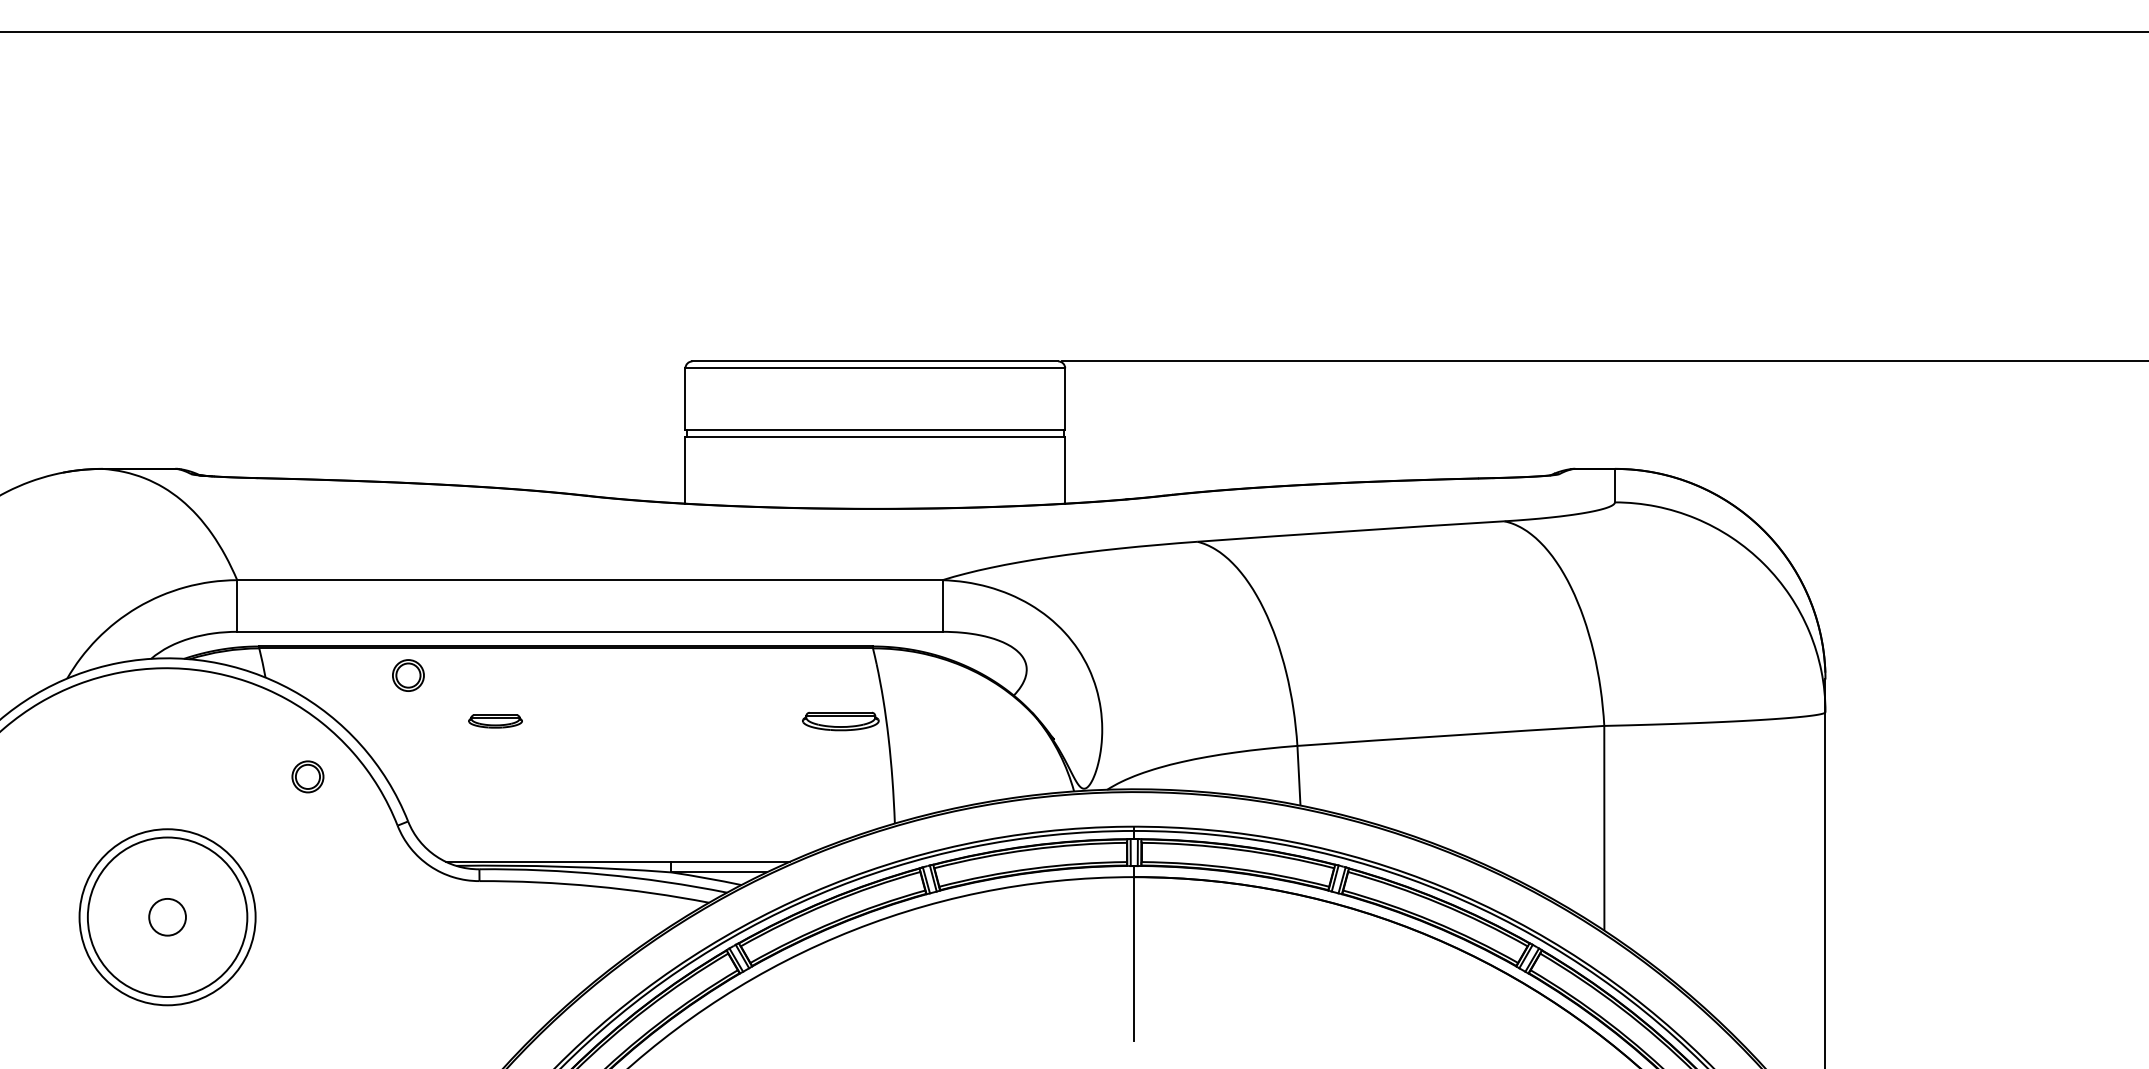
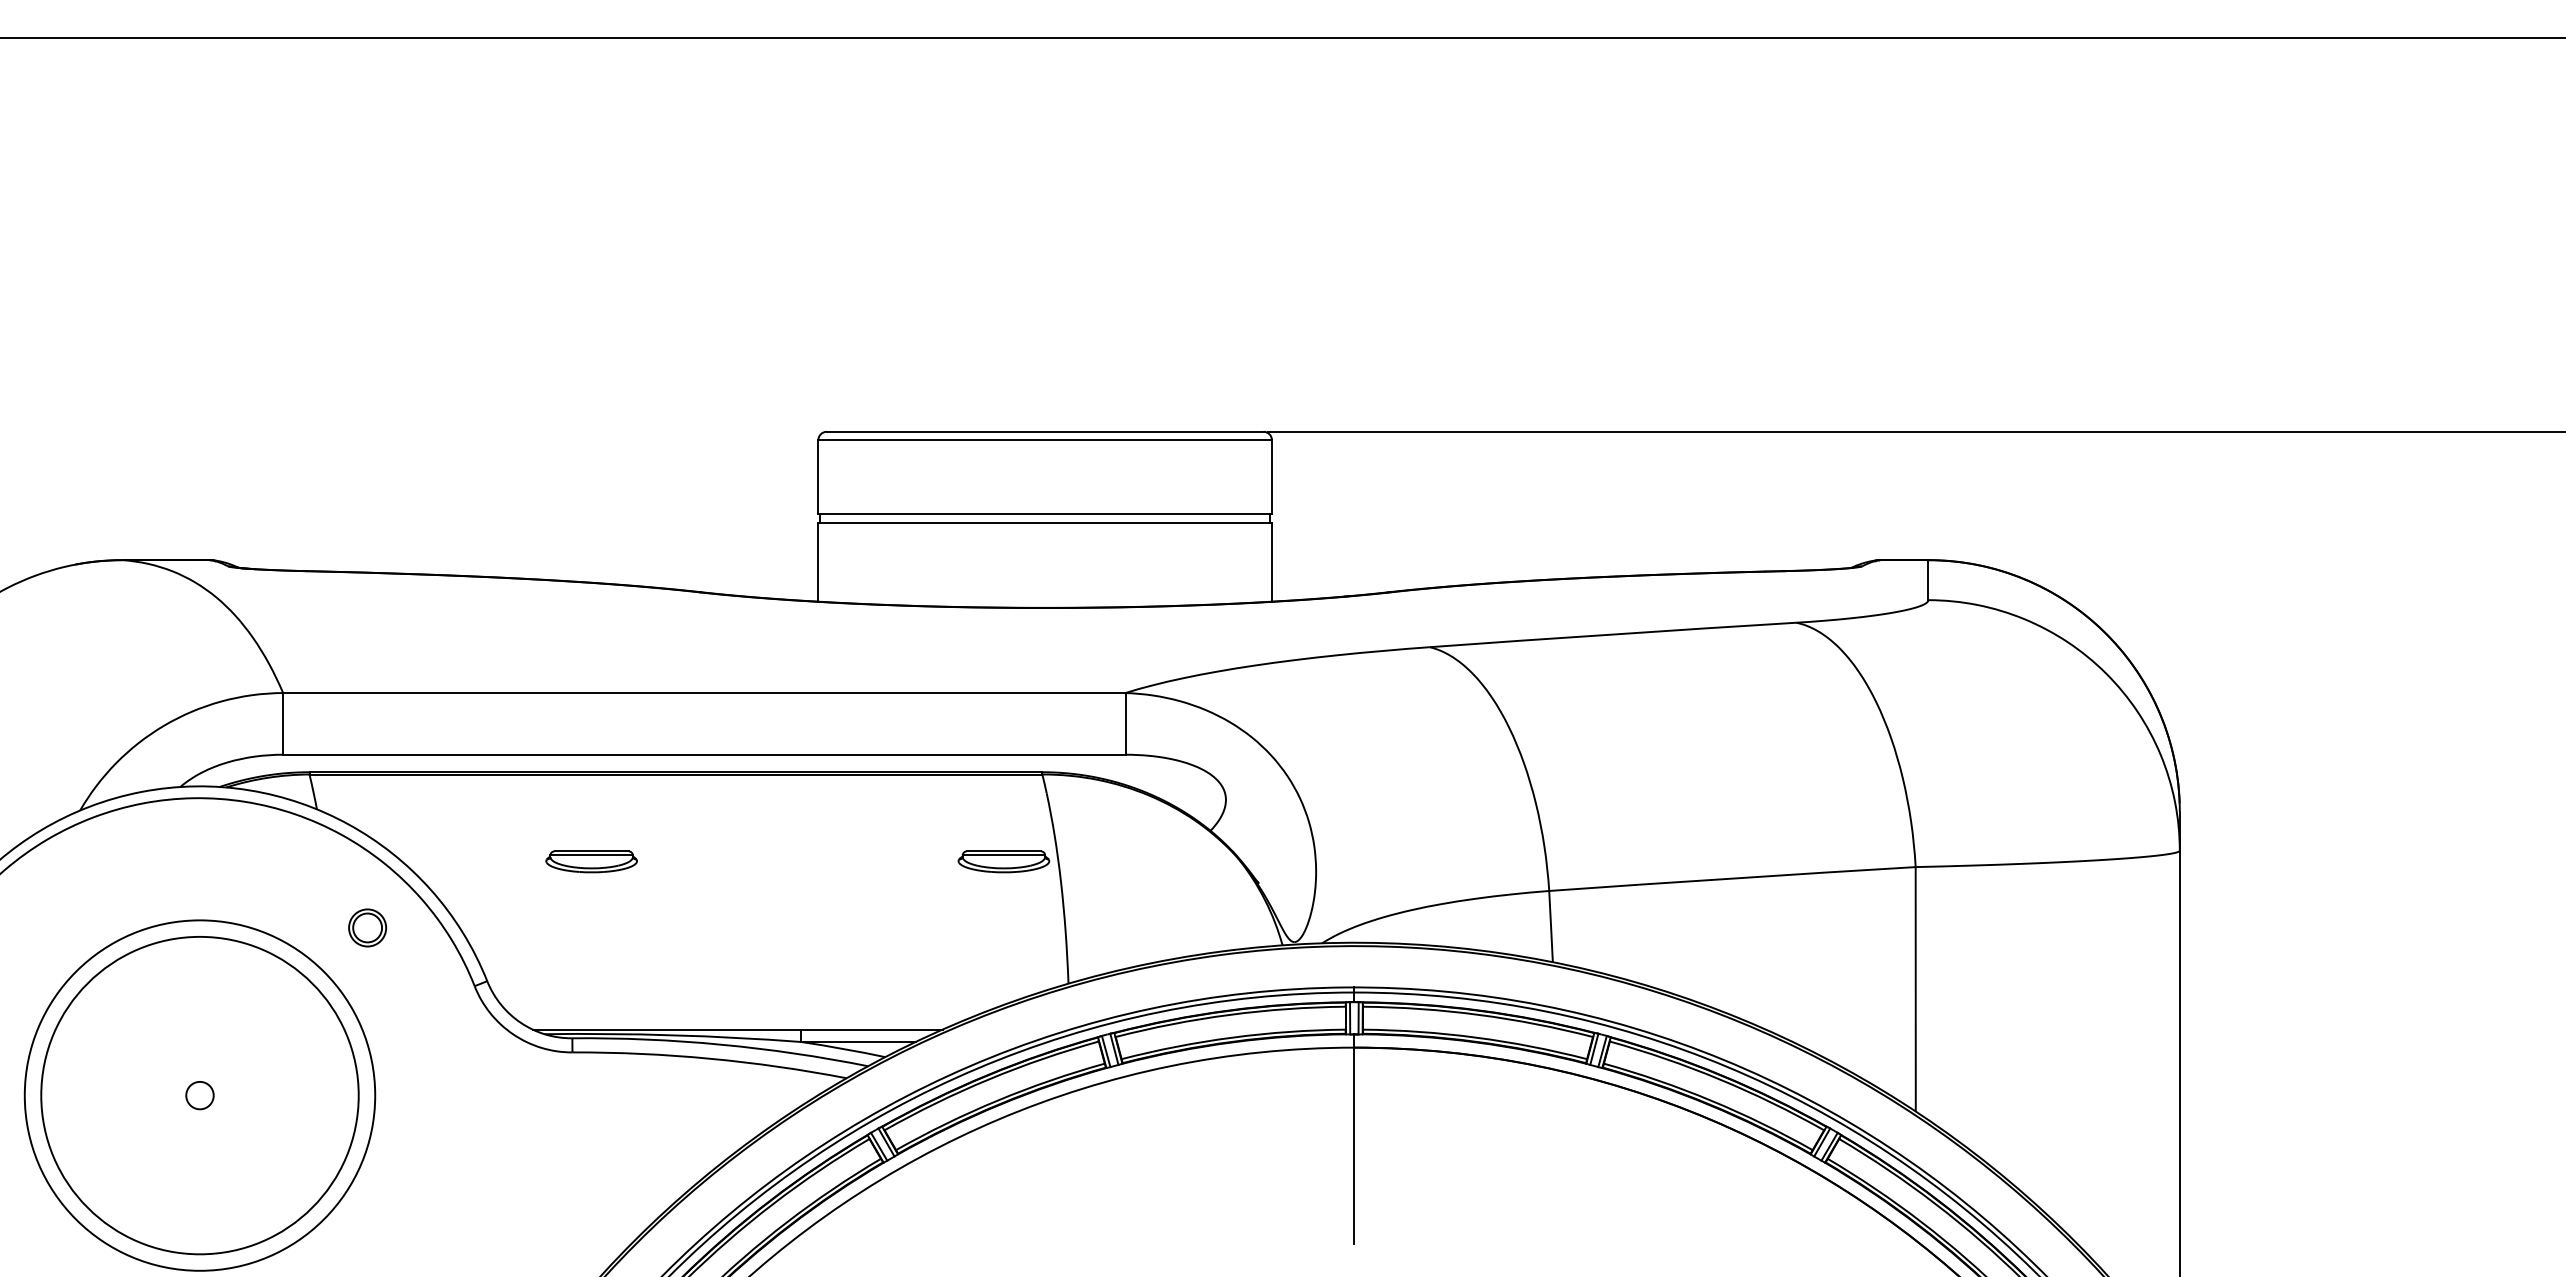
part: (408, 675) -> (487, 806), removed
part: (495, 721) -> (591, 861), size x1.43
circle: (167, 917) -> (199, 1095), size x0.62
circle: (167, 917) -> (199, 1095), size x1.67
circle: (167, 917) -> (199, 1095), size x1.67

